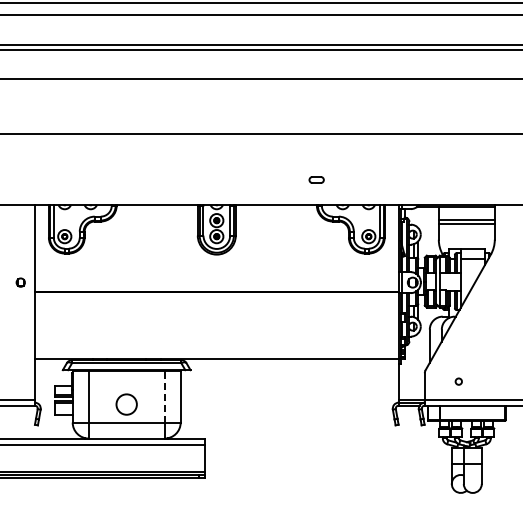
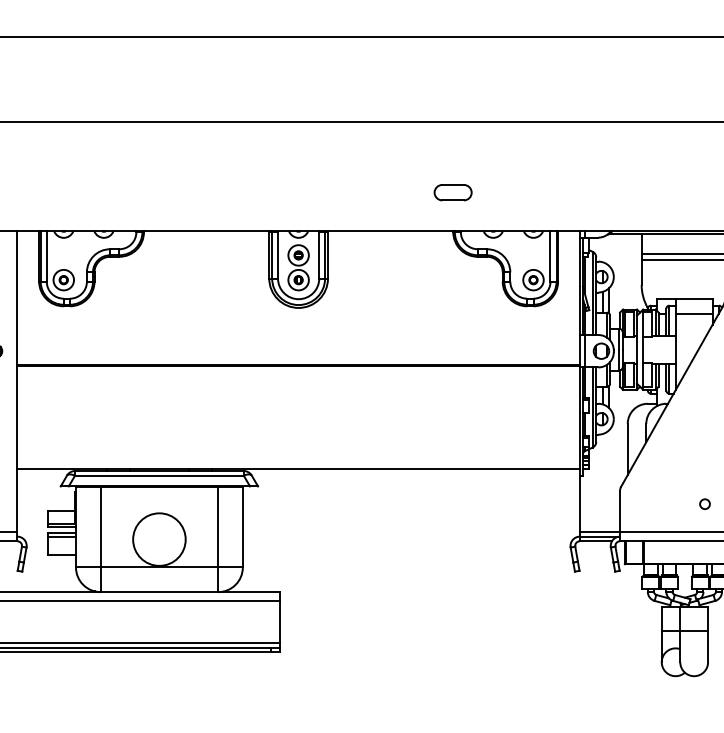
part: (316, 179) -> (452, 191), size x1.67
circle: (458, 381) -> (704, 503), moved
line: (164, 396) -> (217, 527), dashed -> solid
circle: (126, 404) -> (159, 539), size x1.67

